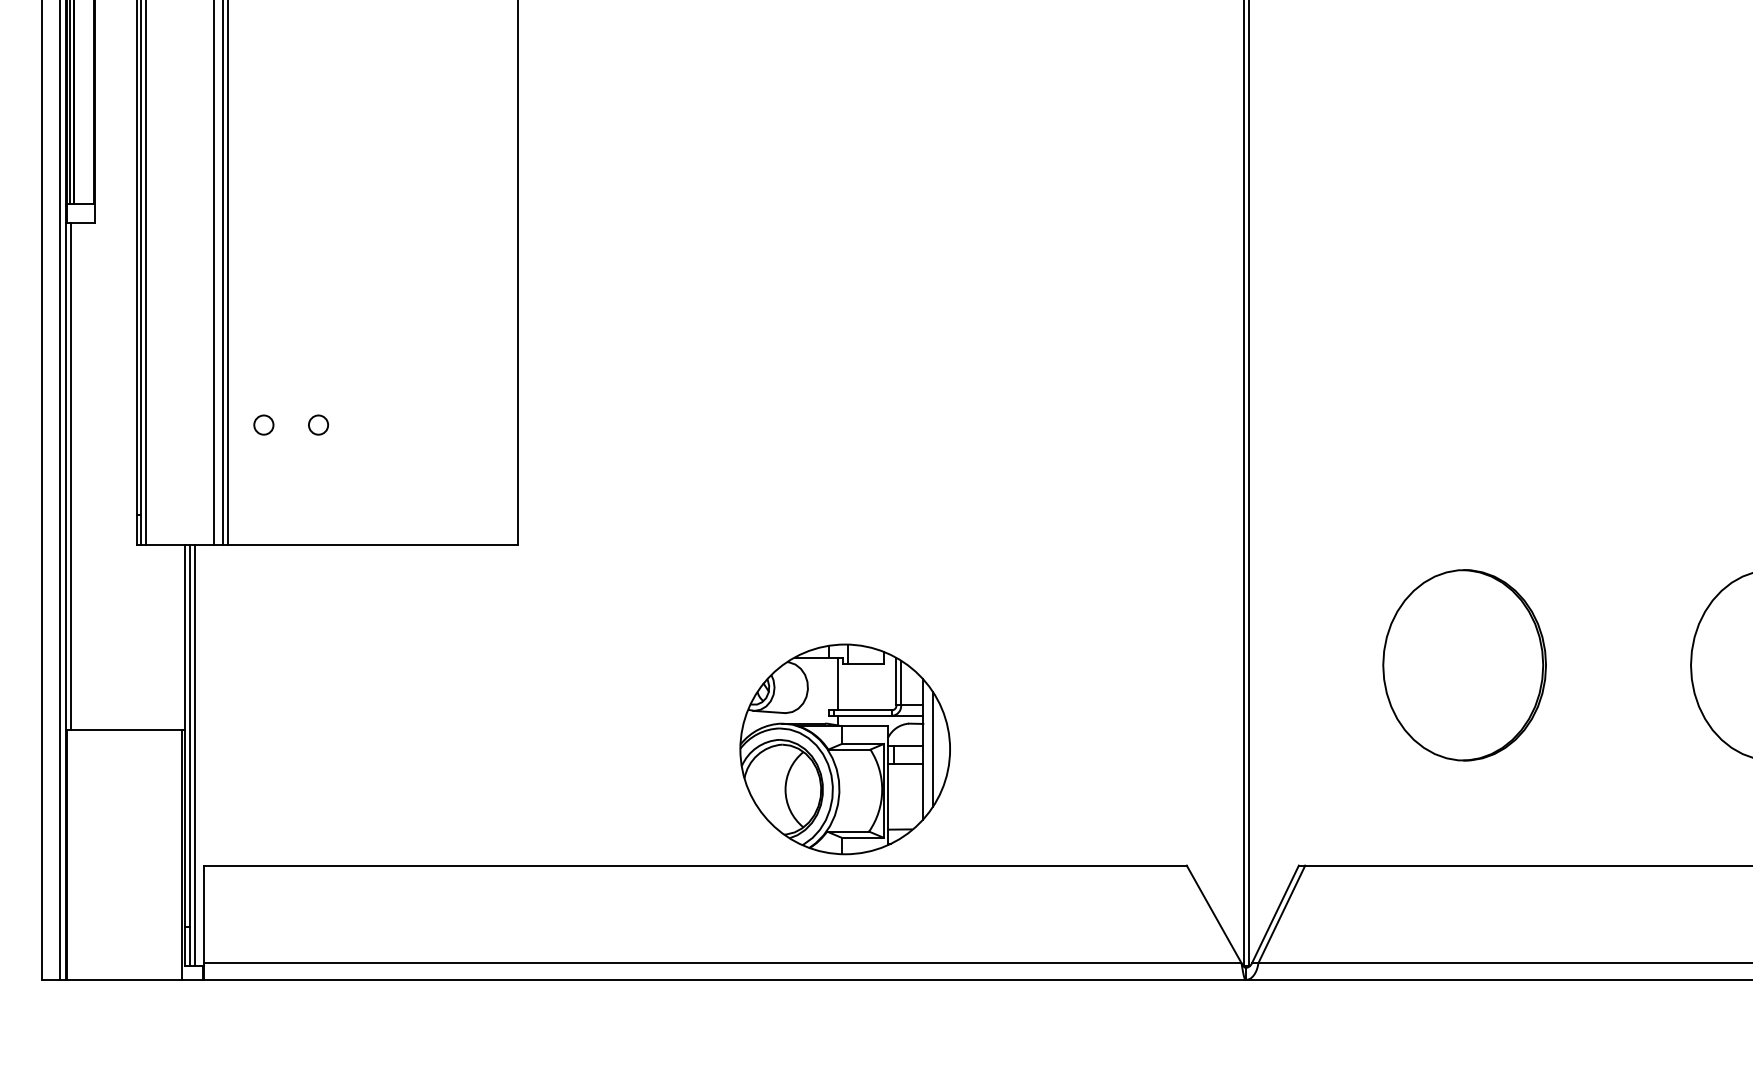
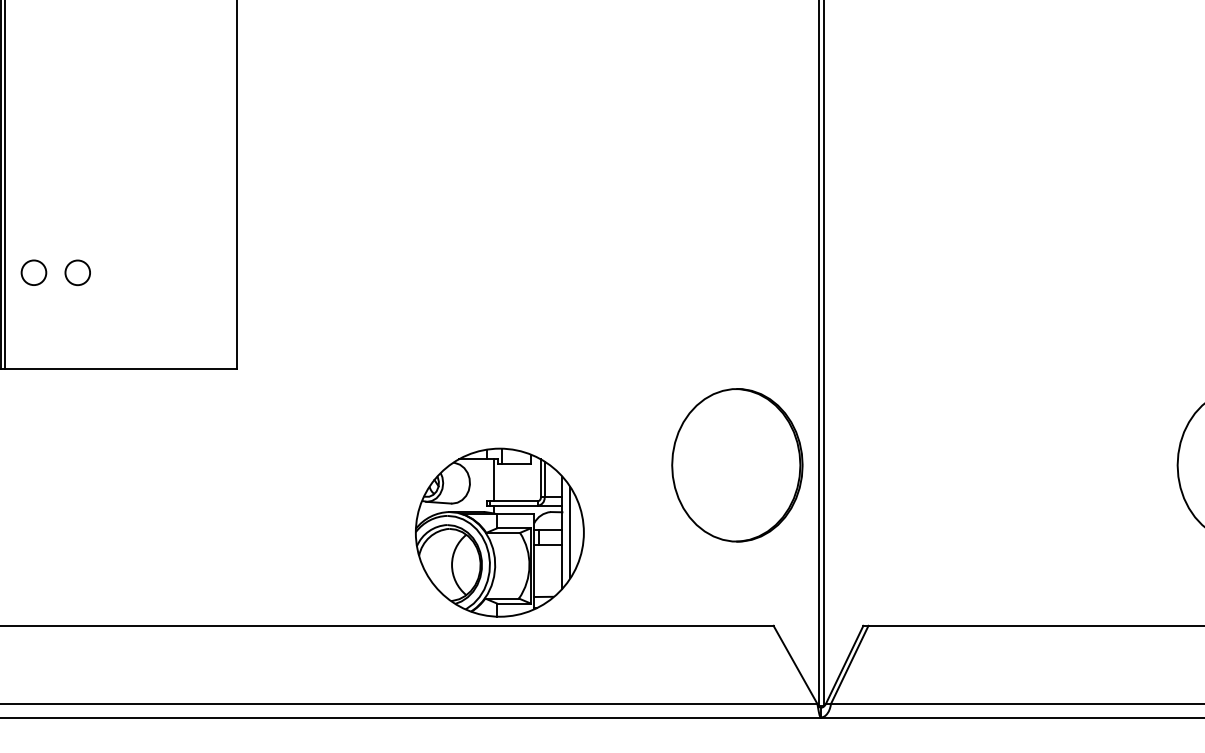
circle: (263, 424) -> (33, 272), size x1.6
circle: (318, 424) -> (77, 272), size x1.6
part: (1464, 665) -> (737, 465), moved

